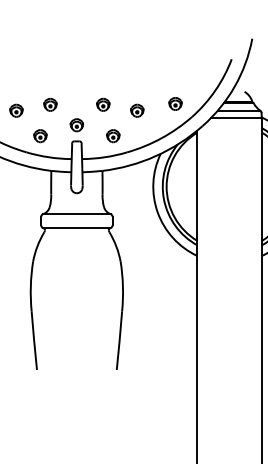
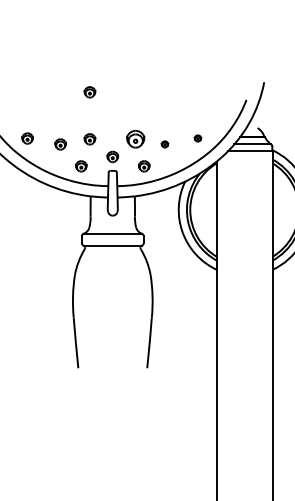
part: (49, 50) -> (89, 92), added
part: (174, 103) -> (197, 138), size x0.6
part: (103, 105) -> (135, 139), size x1.6
part: (136, 110) -> (164, 144), size x0.6

